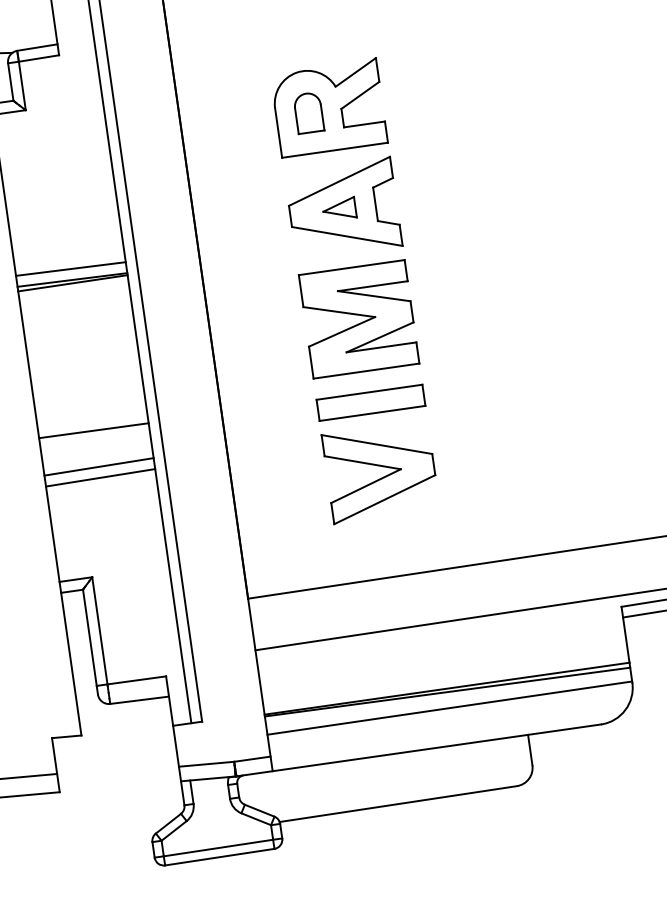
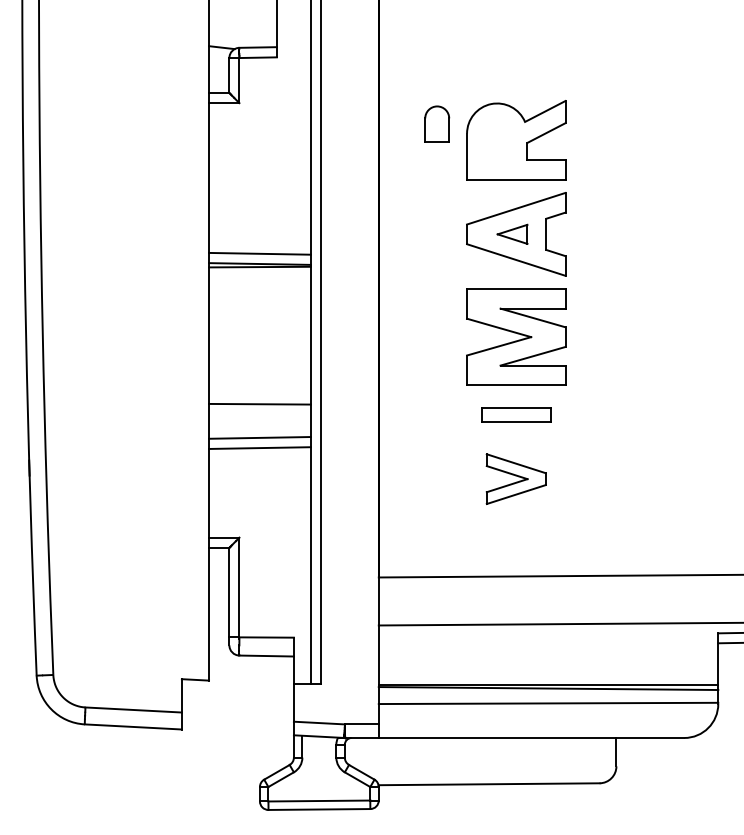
part: (309, 111) -> (437, 123), moved
part: (371, 402) -> (516, 414), size x0.7
part: (380, 471) -> (516, 478), size x0.6

